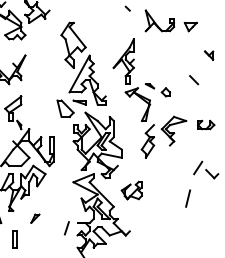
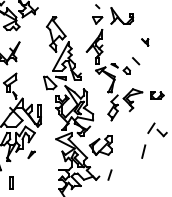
part: (190, 26) -> (97, 20), moved
part: (208, 55) -> (144, 42), moved
line: (194, 80) -> (136, 61), moved
part: (131, 190) -> (100, 145), size x1.43
part: (35, 218) -> (31, 154), moved
line: (66, 228) -> (109, 175), moved

